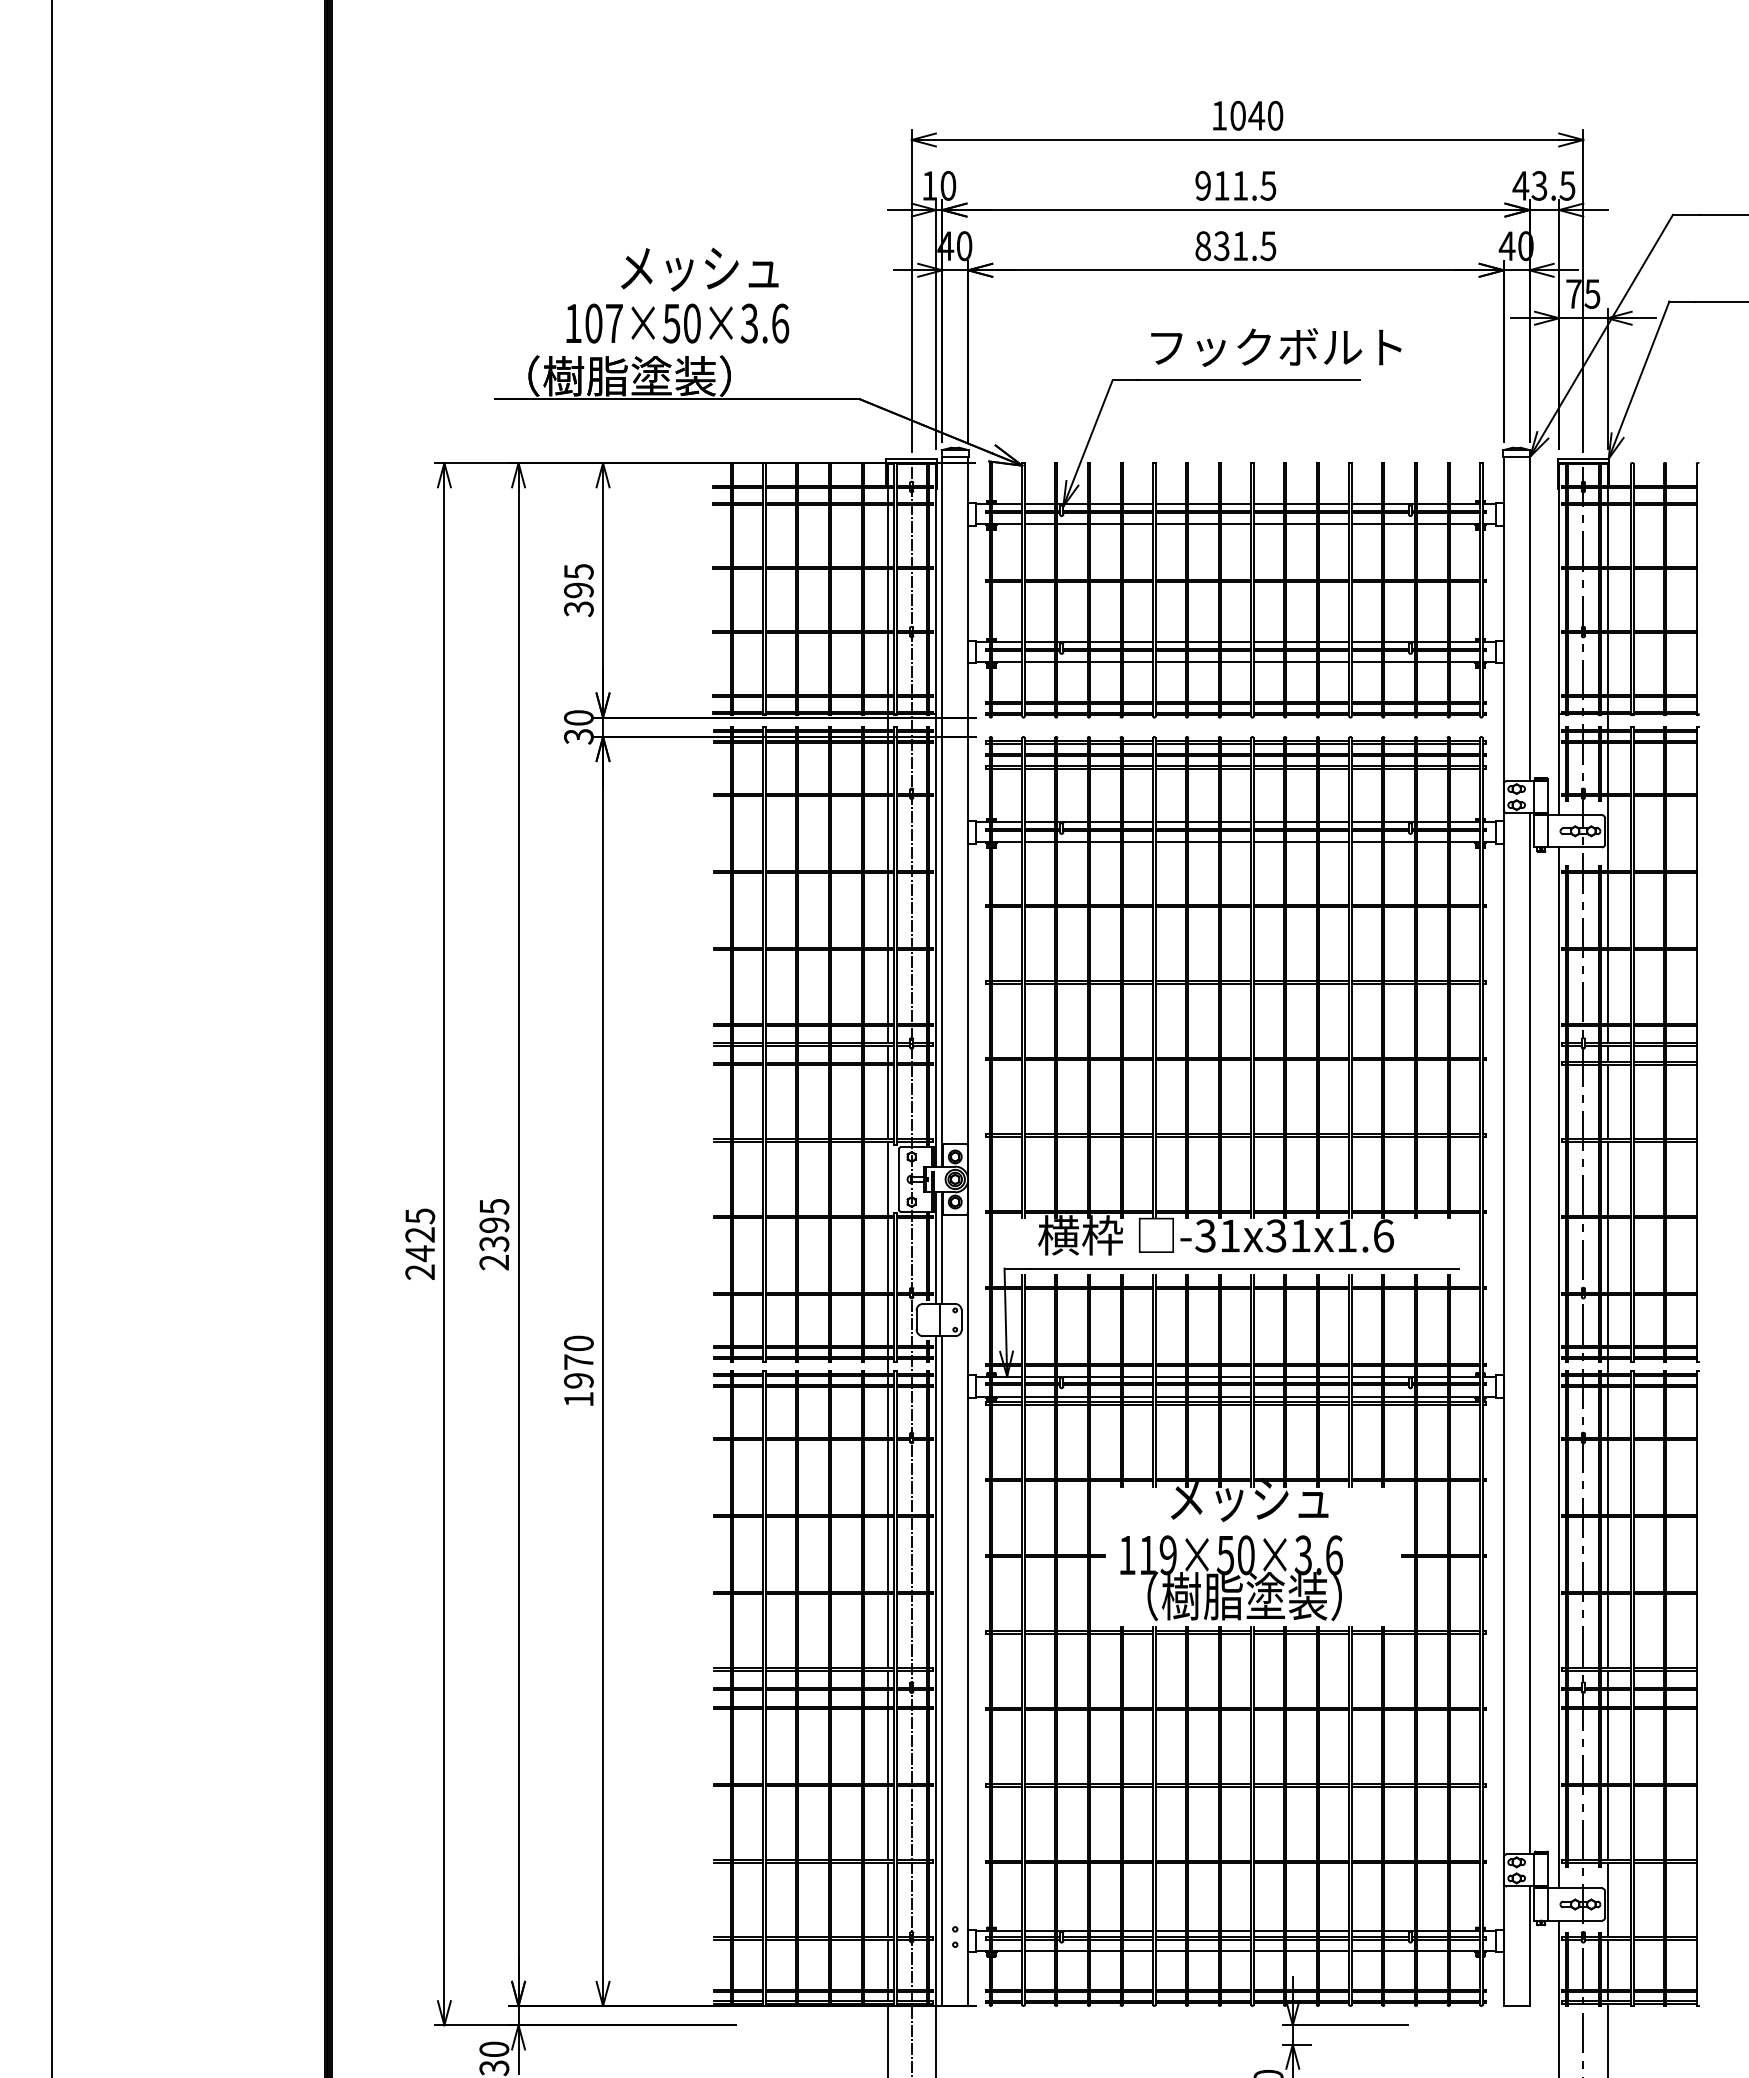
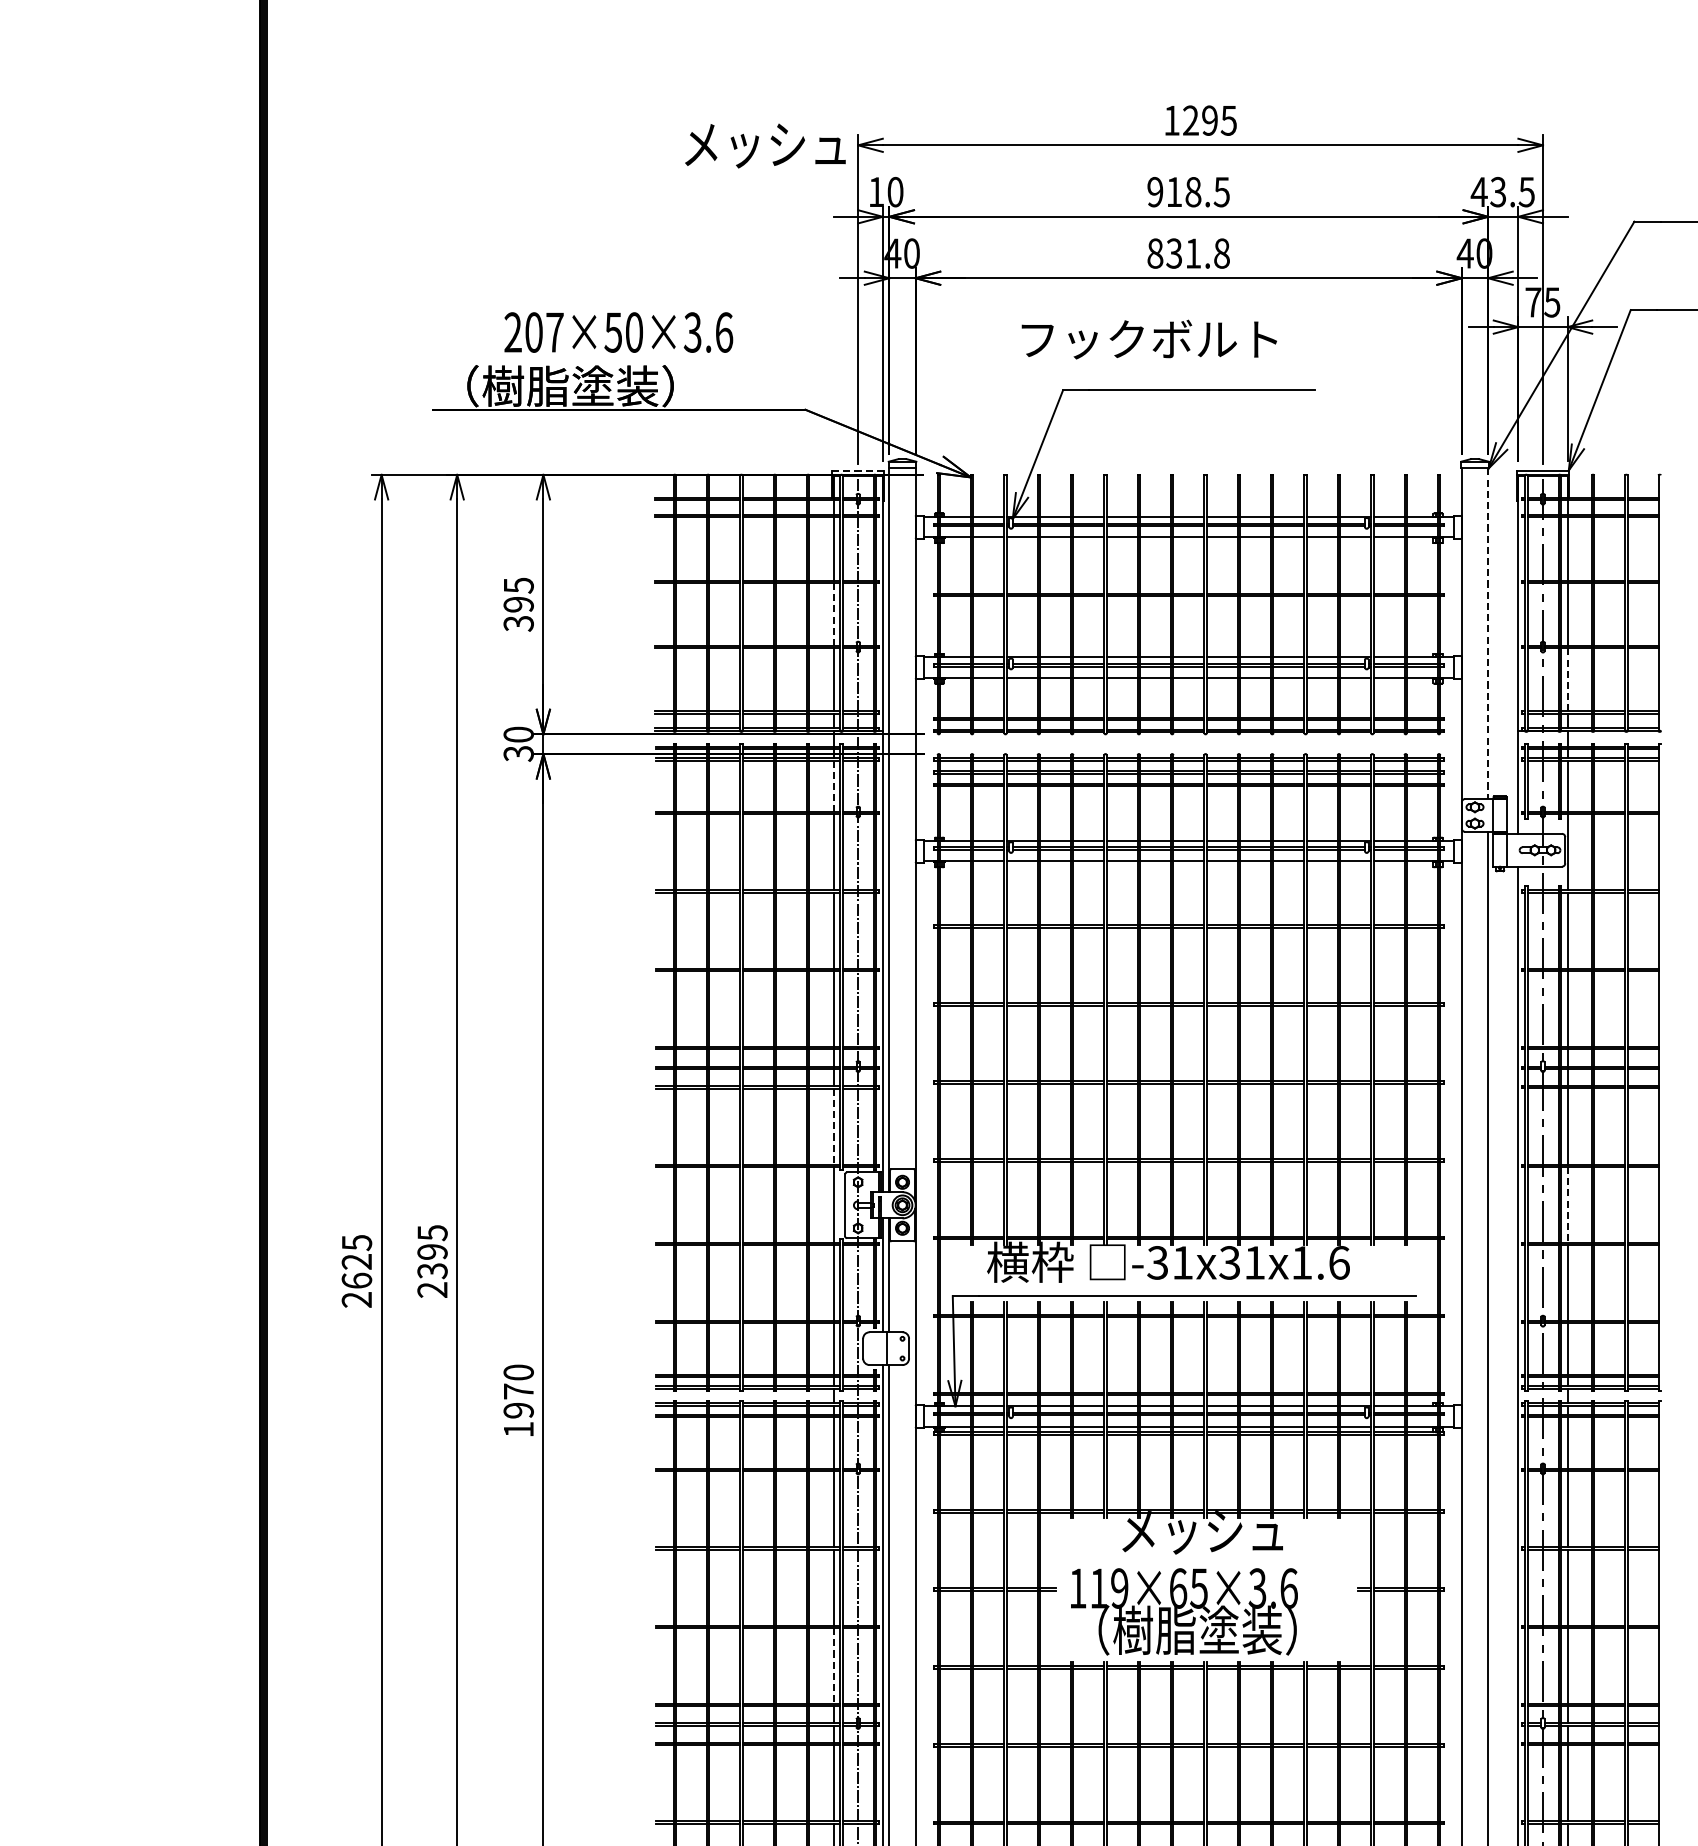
text: (1256, 115) -> (1209, 120), 1040 -> 1295
text: (1240, 185) -> (1193, 191), 911.5 -> 918.5
text: (1268, 245) -> (1221, 252), 831.5 -> 831.8
text: (699, 269) -> (765, 145), moved
text: (573, 322) -> (513, 331), 107×50×3.6 -> 207×50×3.6
text: (1276, 347) -> (1149, 339), moved
line: (911, 458) -> (857, 470), solid -> dashed
line: (887, 600) -> (833, 614), solid -> dashed
line: (1529, 619) -> (1488, 634), solid -> dashed
line: (1607, 664) -> (1567, 680), solid -> dashed
line: (887, 769) -> (833, 787), solid -> dashed
line: (887, 1102) -> (833, 1126), solid -> dashed
line: (1607, 1179) -> (1567, 1205), solid -> dashed
text: (420, 1253) -> (357, 1280), 2425 -> 2625
text: (1235, 1555) -> (1188, 1588), 119×50×3.6 -> 119×65×3.6
line: (887, 1631) -> (833, 1666), solid -> dashed

